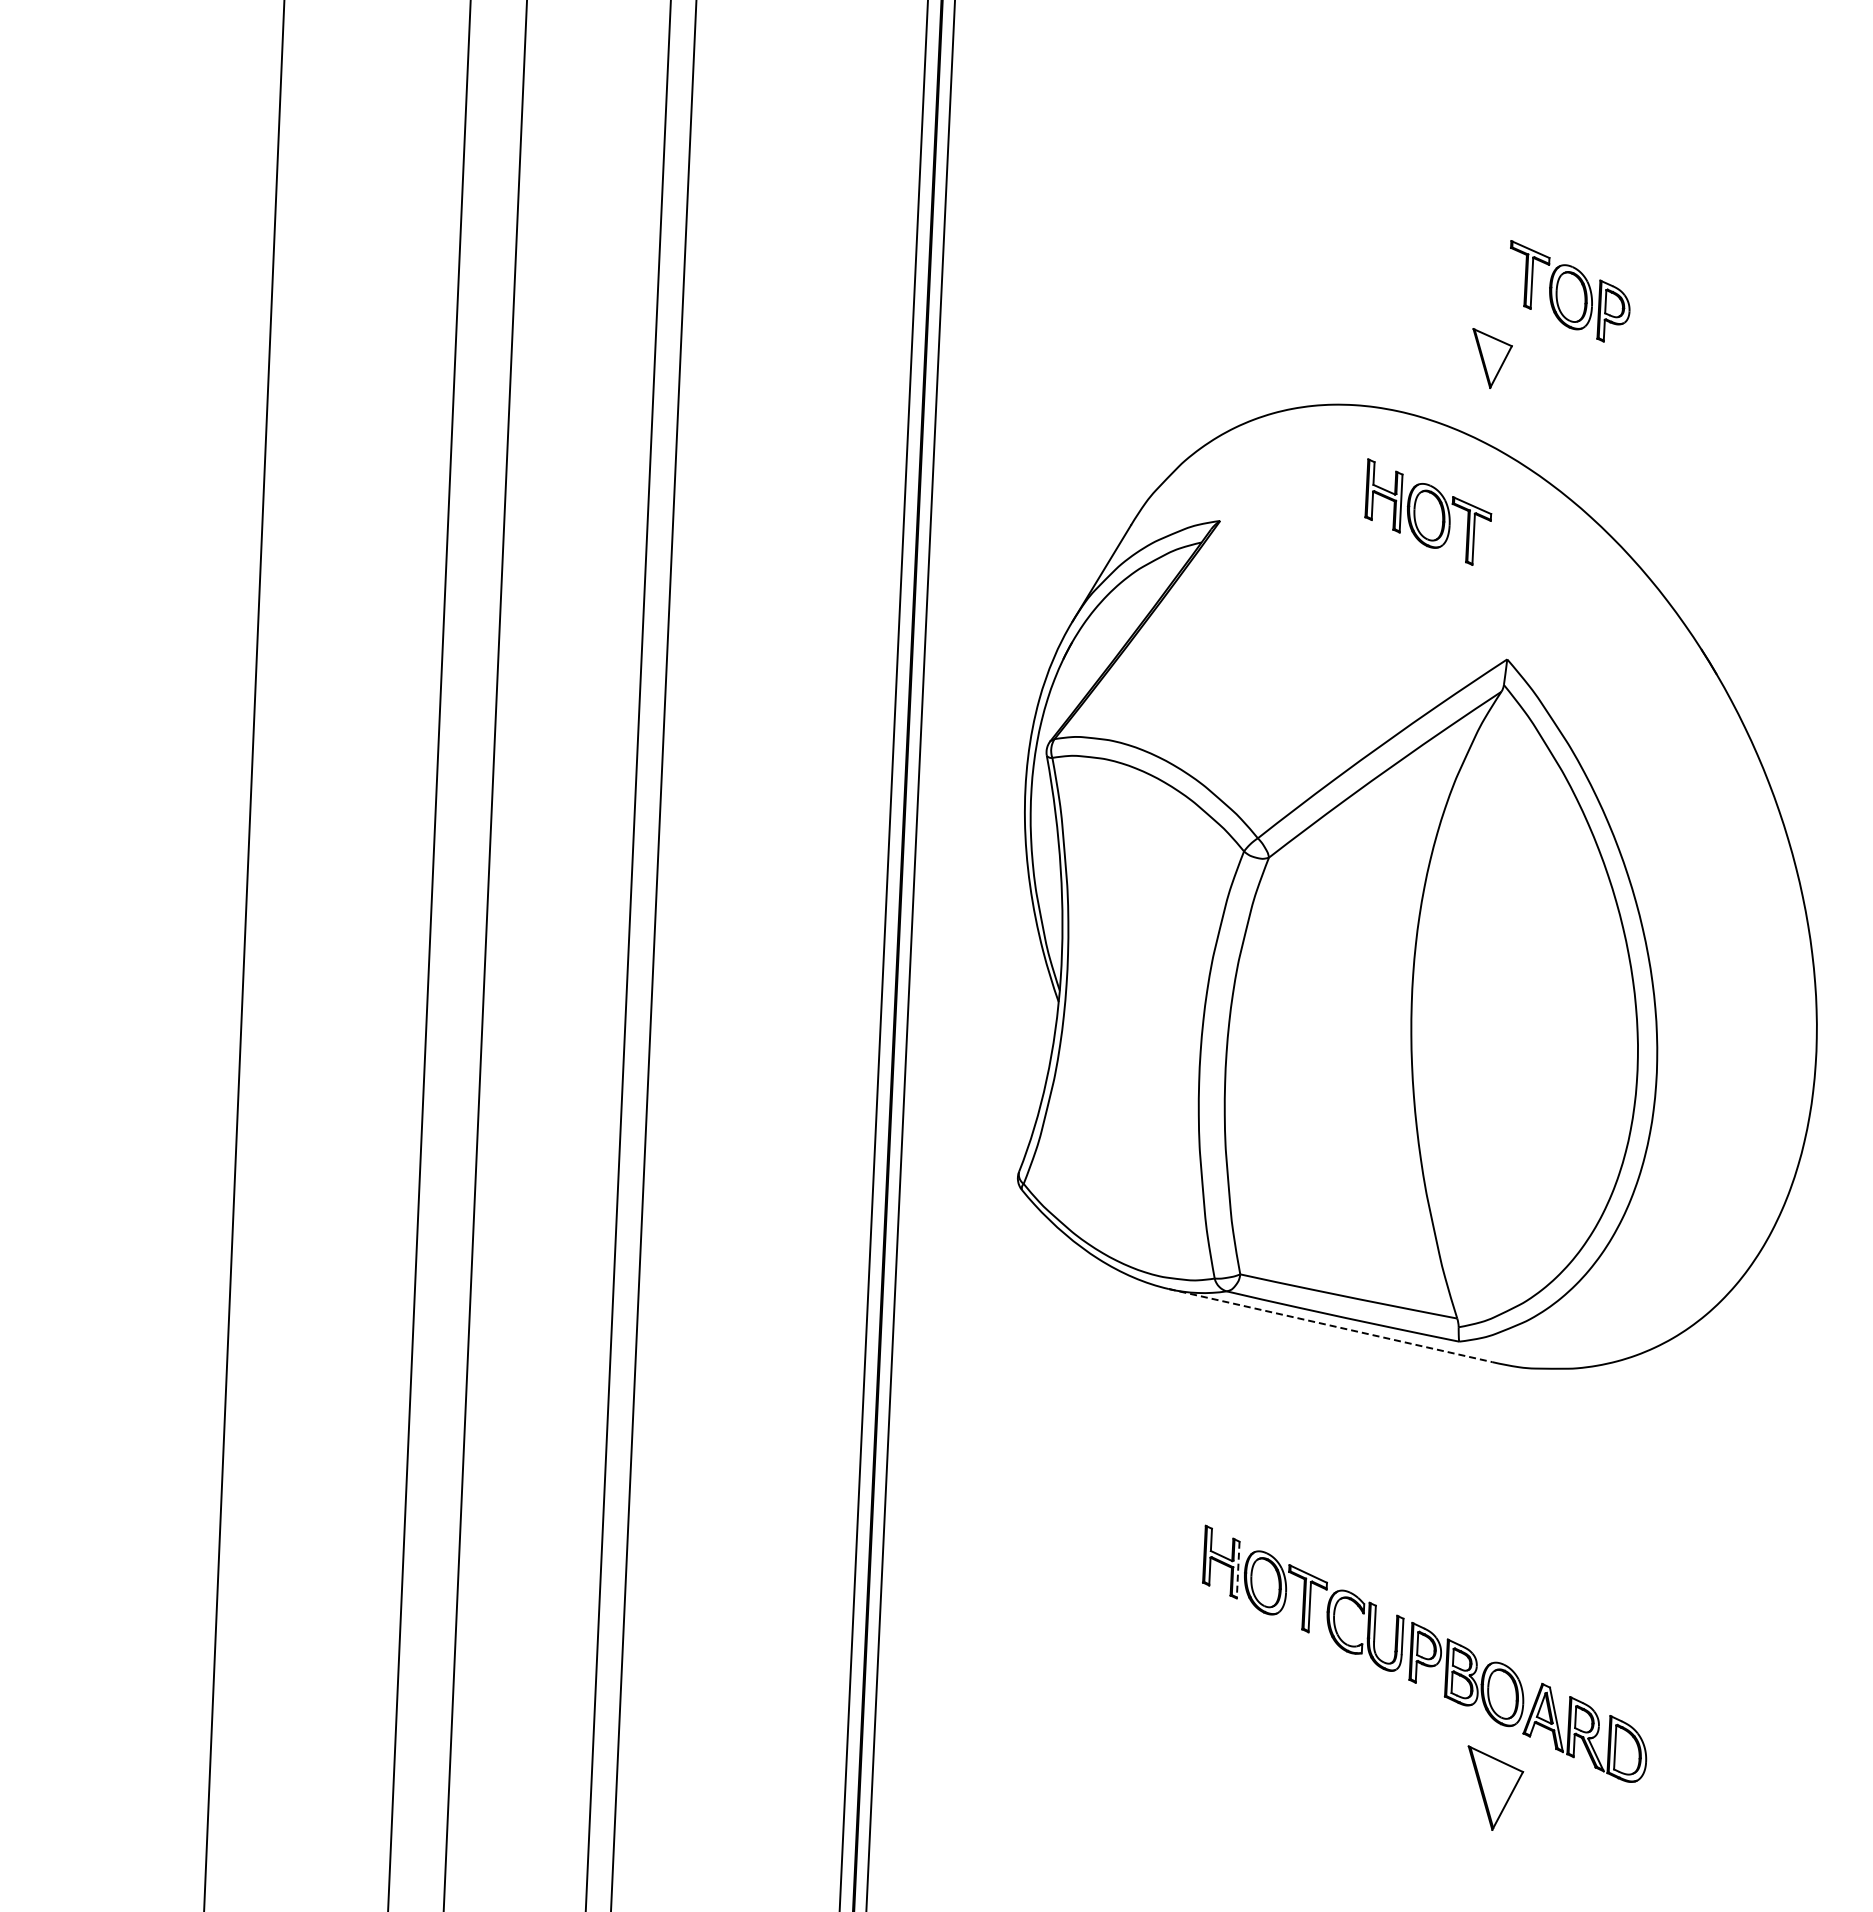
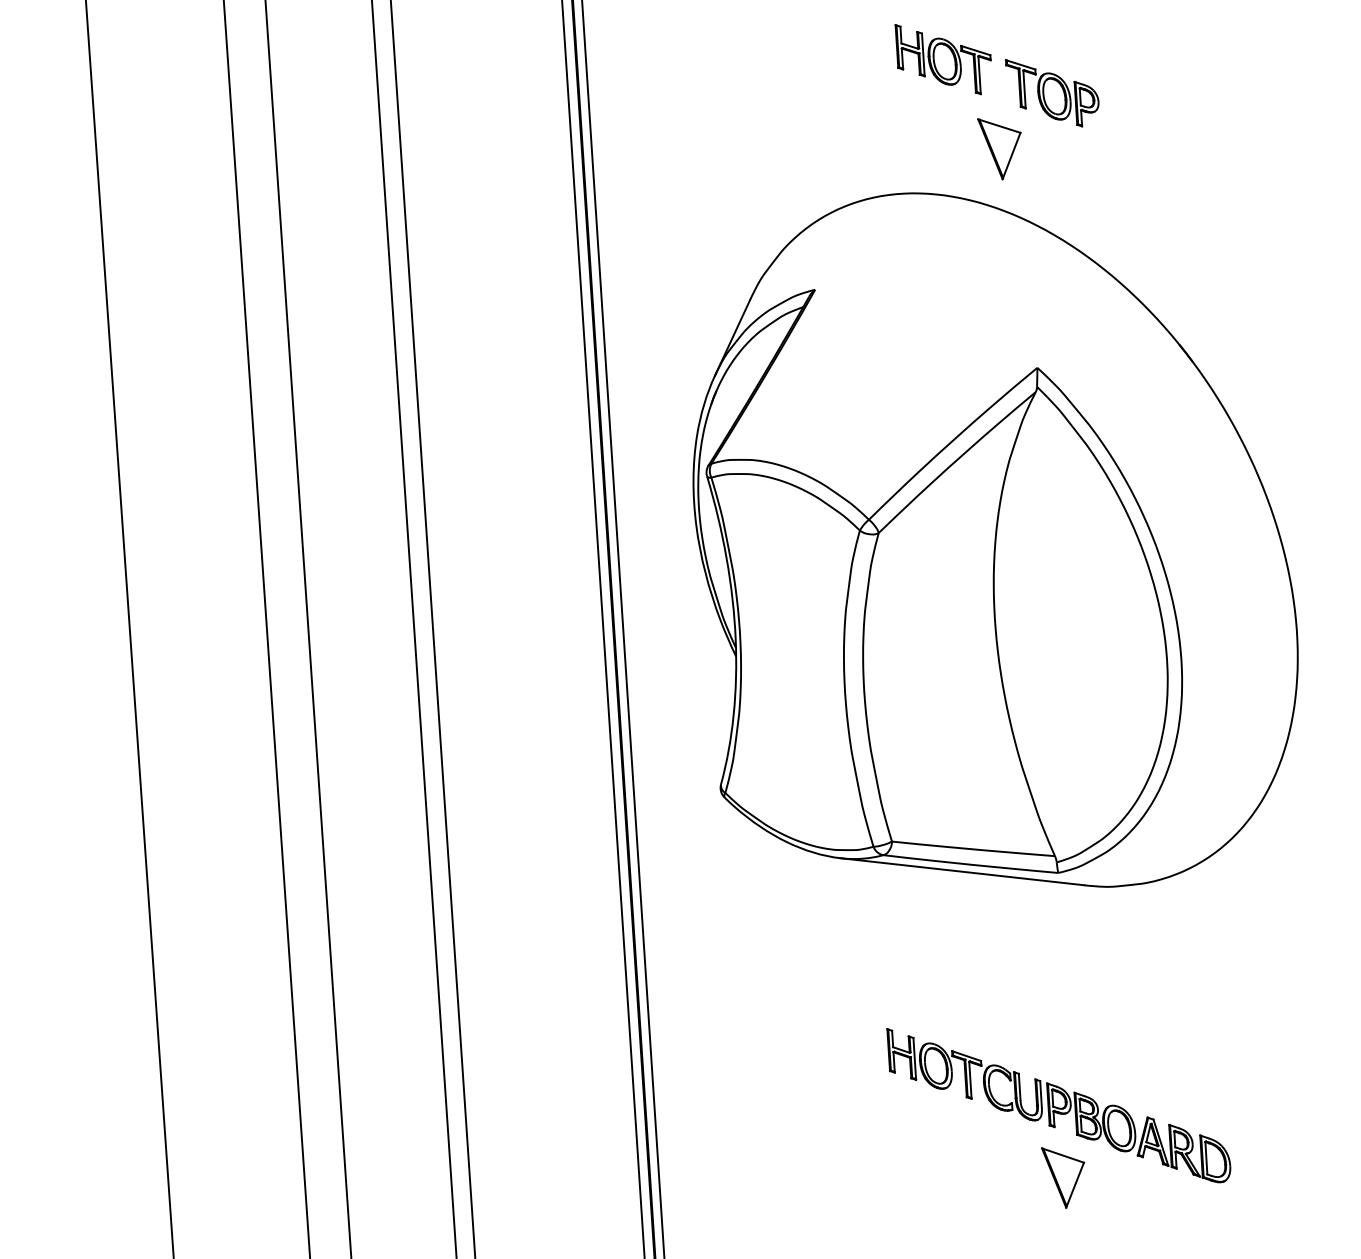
part: (1492, 358) -> (1001, 148), size x1.43
part: (1428, 511) -> (944, 58), moved
line: (1330, 1325) -> (962, 871), dashed -> solid
line: (1238, 1570) -> (915, 1059), dashed -> solid
part: (1495, 1787) -> (1065, 1176), moved

